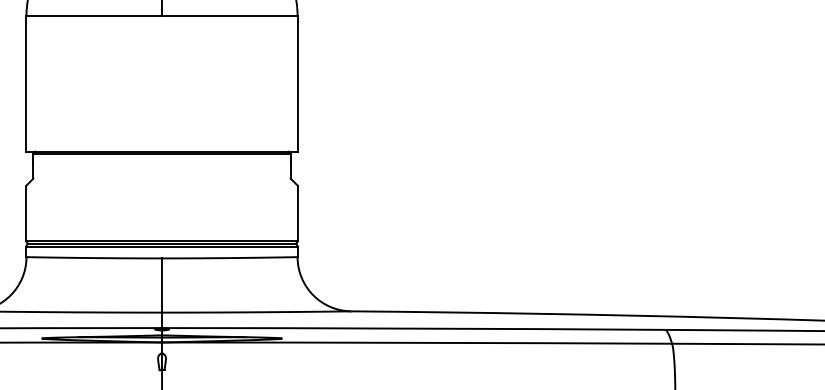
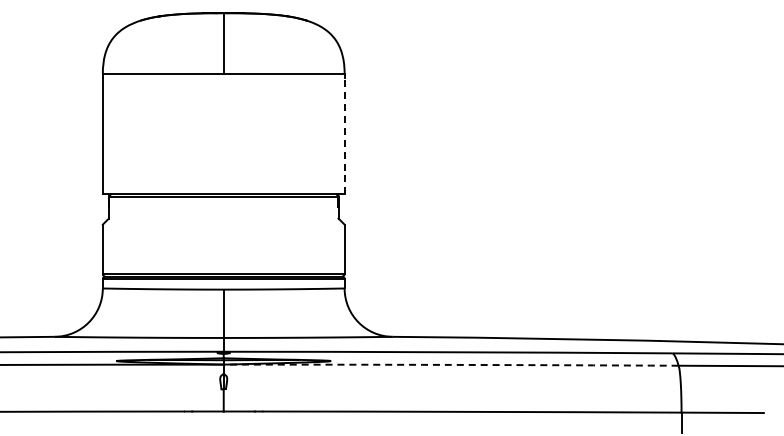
line: (297, 86) -> (344, 136), solid -> dashed
arc: (417, 342) -> (451, 364), solid -> dashed

